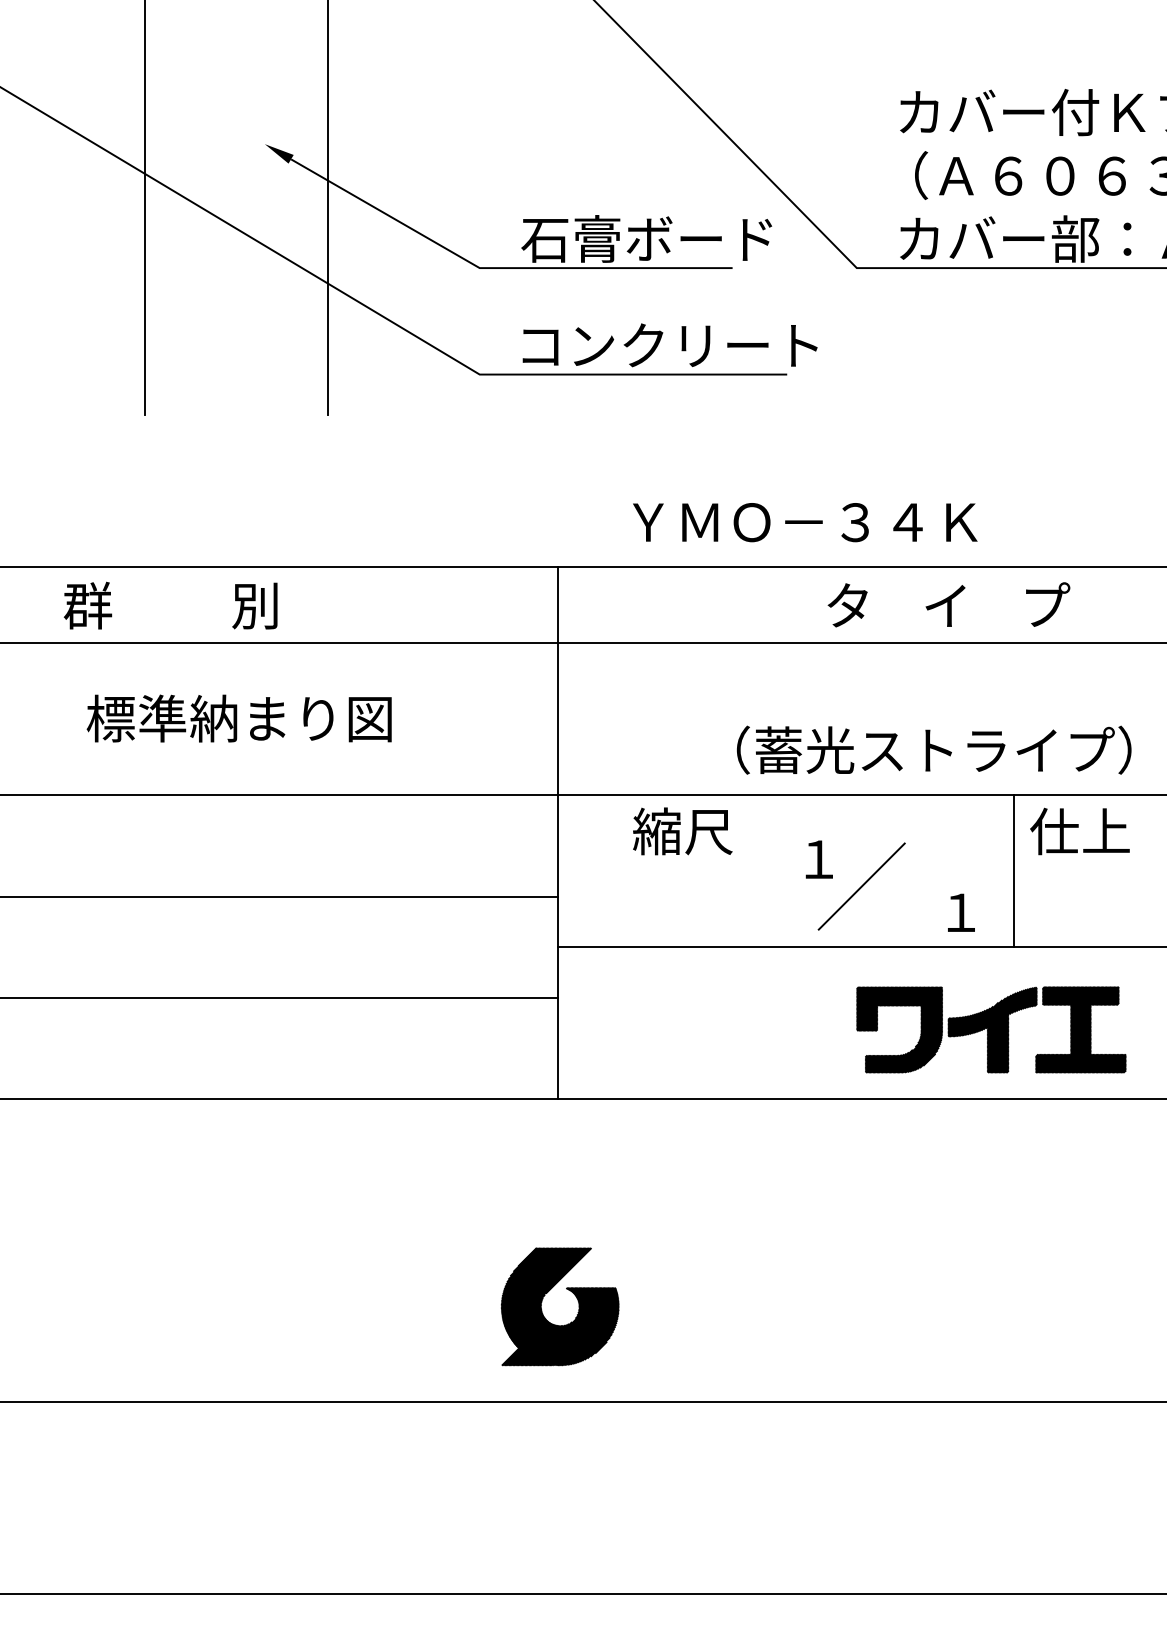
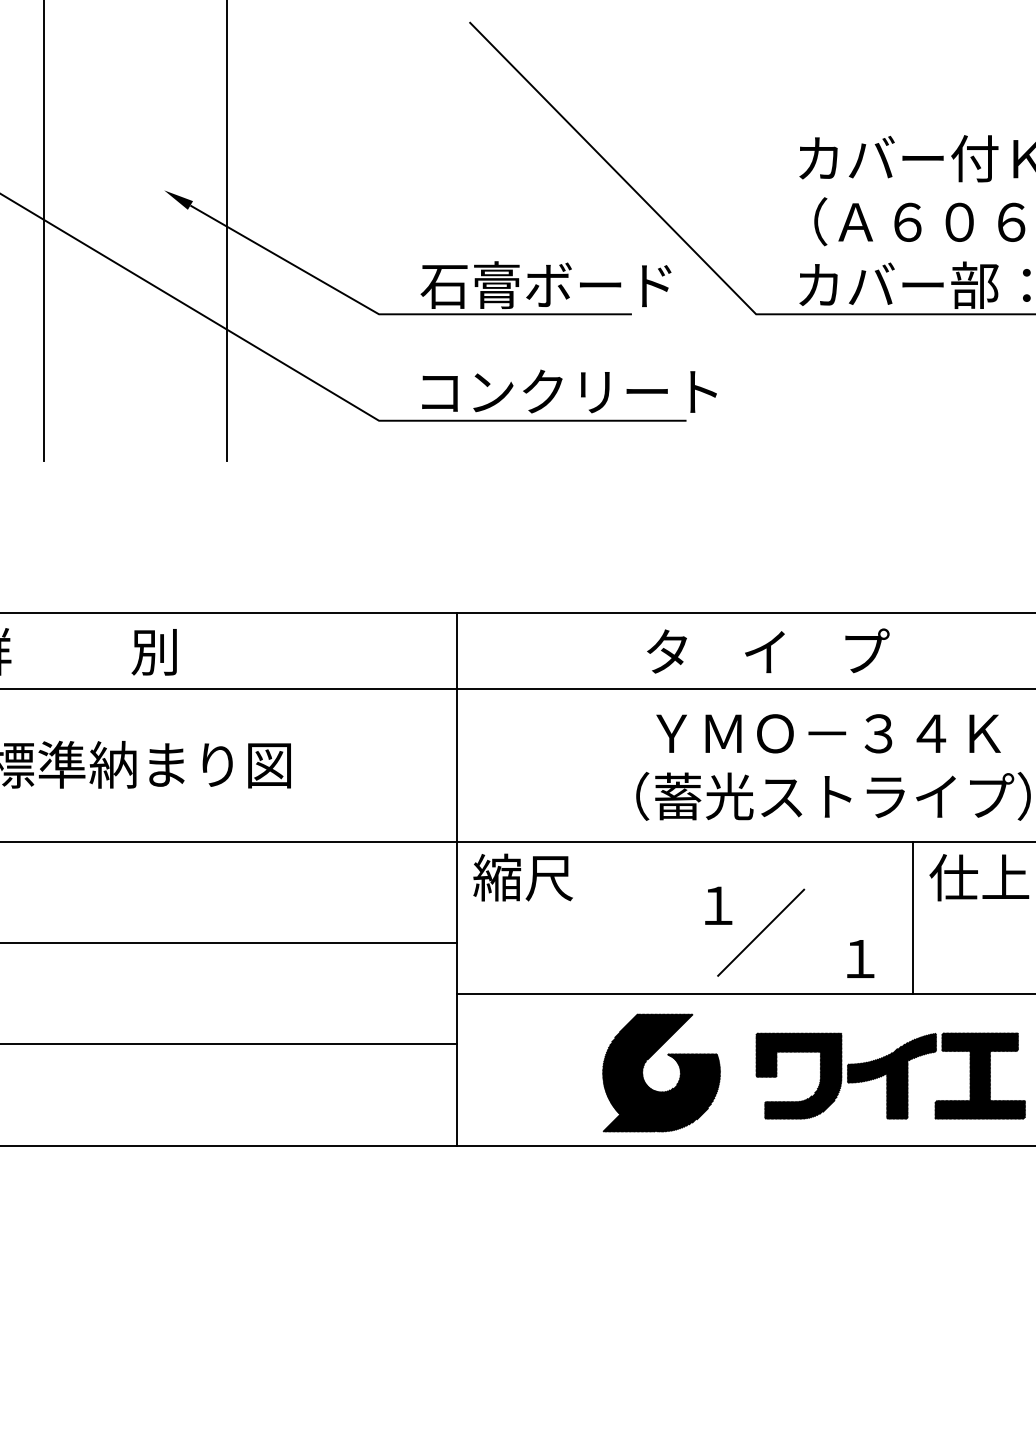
text: (805, 522) -> (828, 733), moved
text: (948, 604) -> (767, 650), moved
text: (682, 831) -> (522, 877), moved
part: (572, 1293) -> (673, 1059), moved

